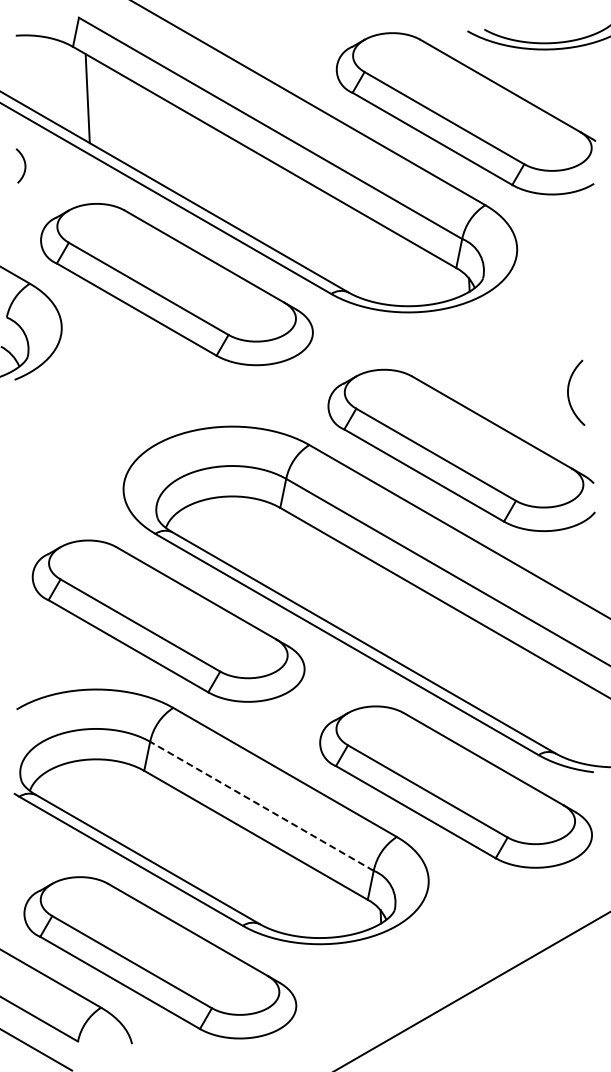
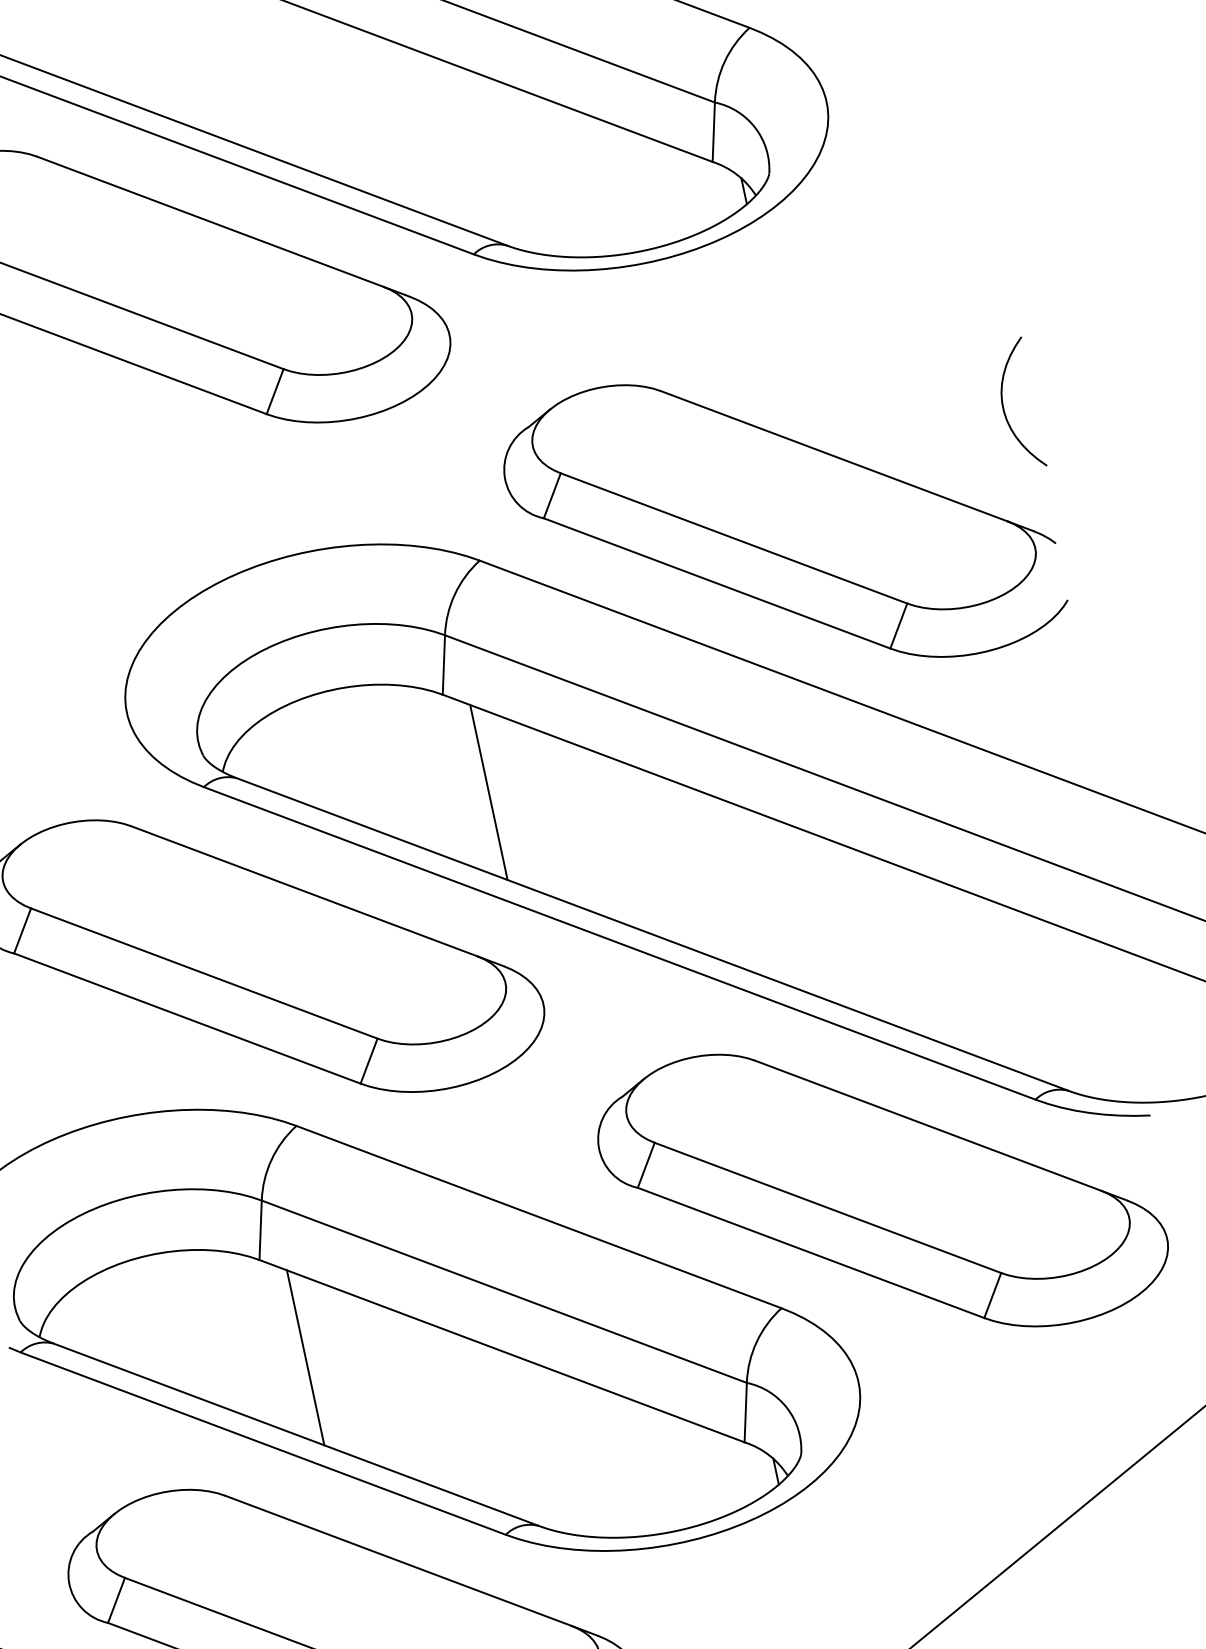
curve: (568, 392) -> (1003, 405), moved
line: (294, 559) -> (487, 792), added
line: (261, 806) -> (503, 1292), dashed -> solid
line: (158, 822) -> (304, 1357), added

